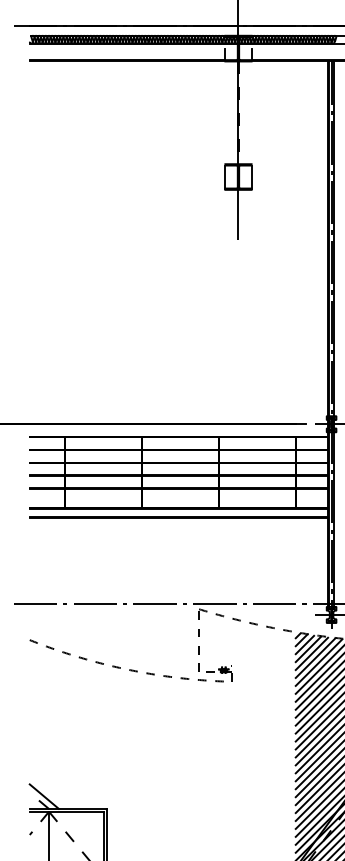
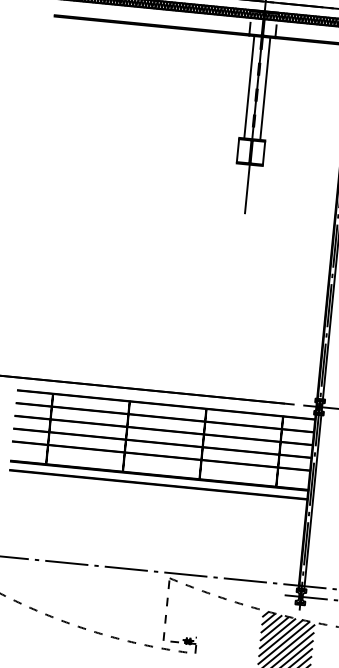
line: (230, 112) -> (249, 86), added
line: (246, 112) -> (265, 88), added

